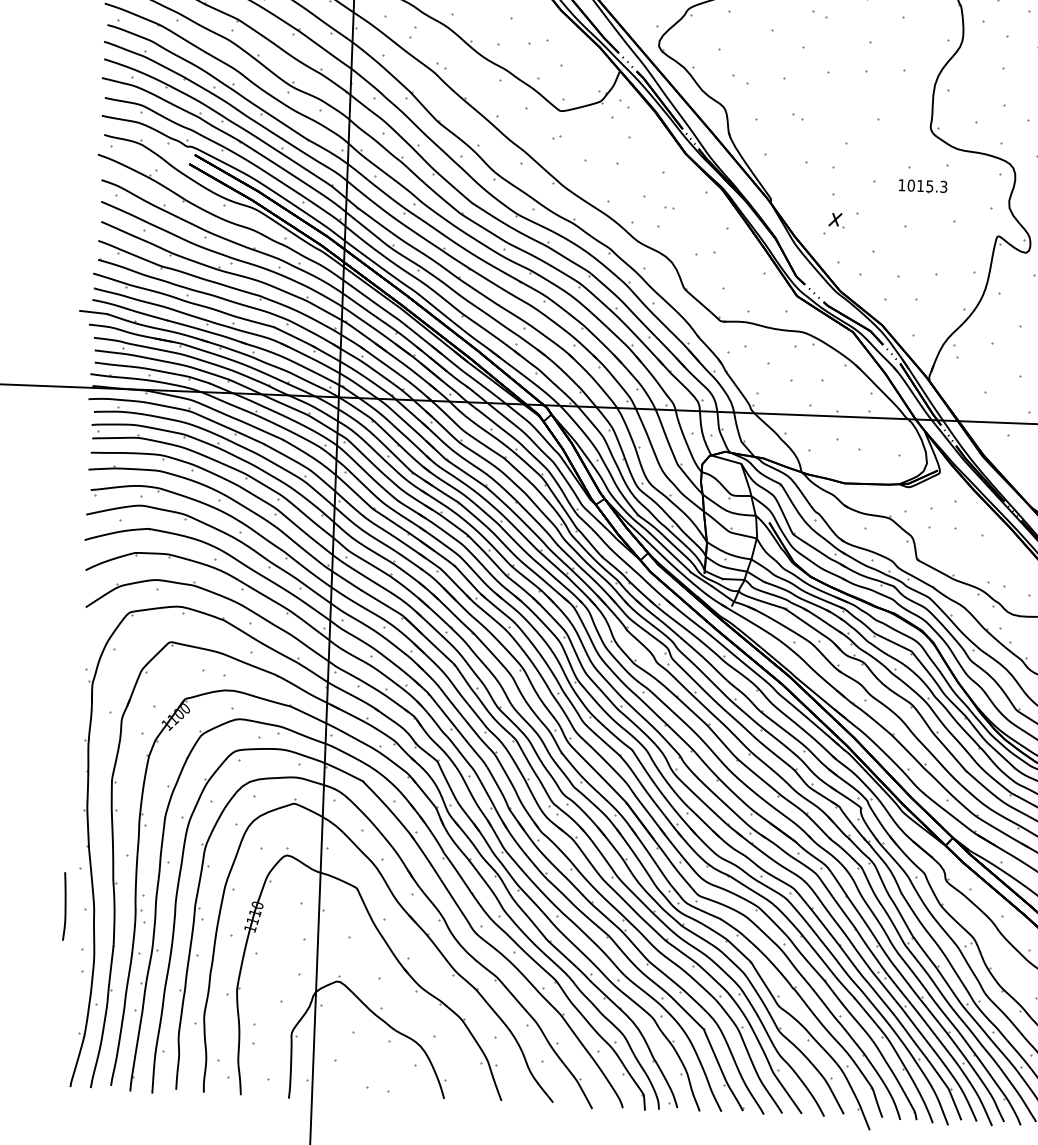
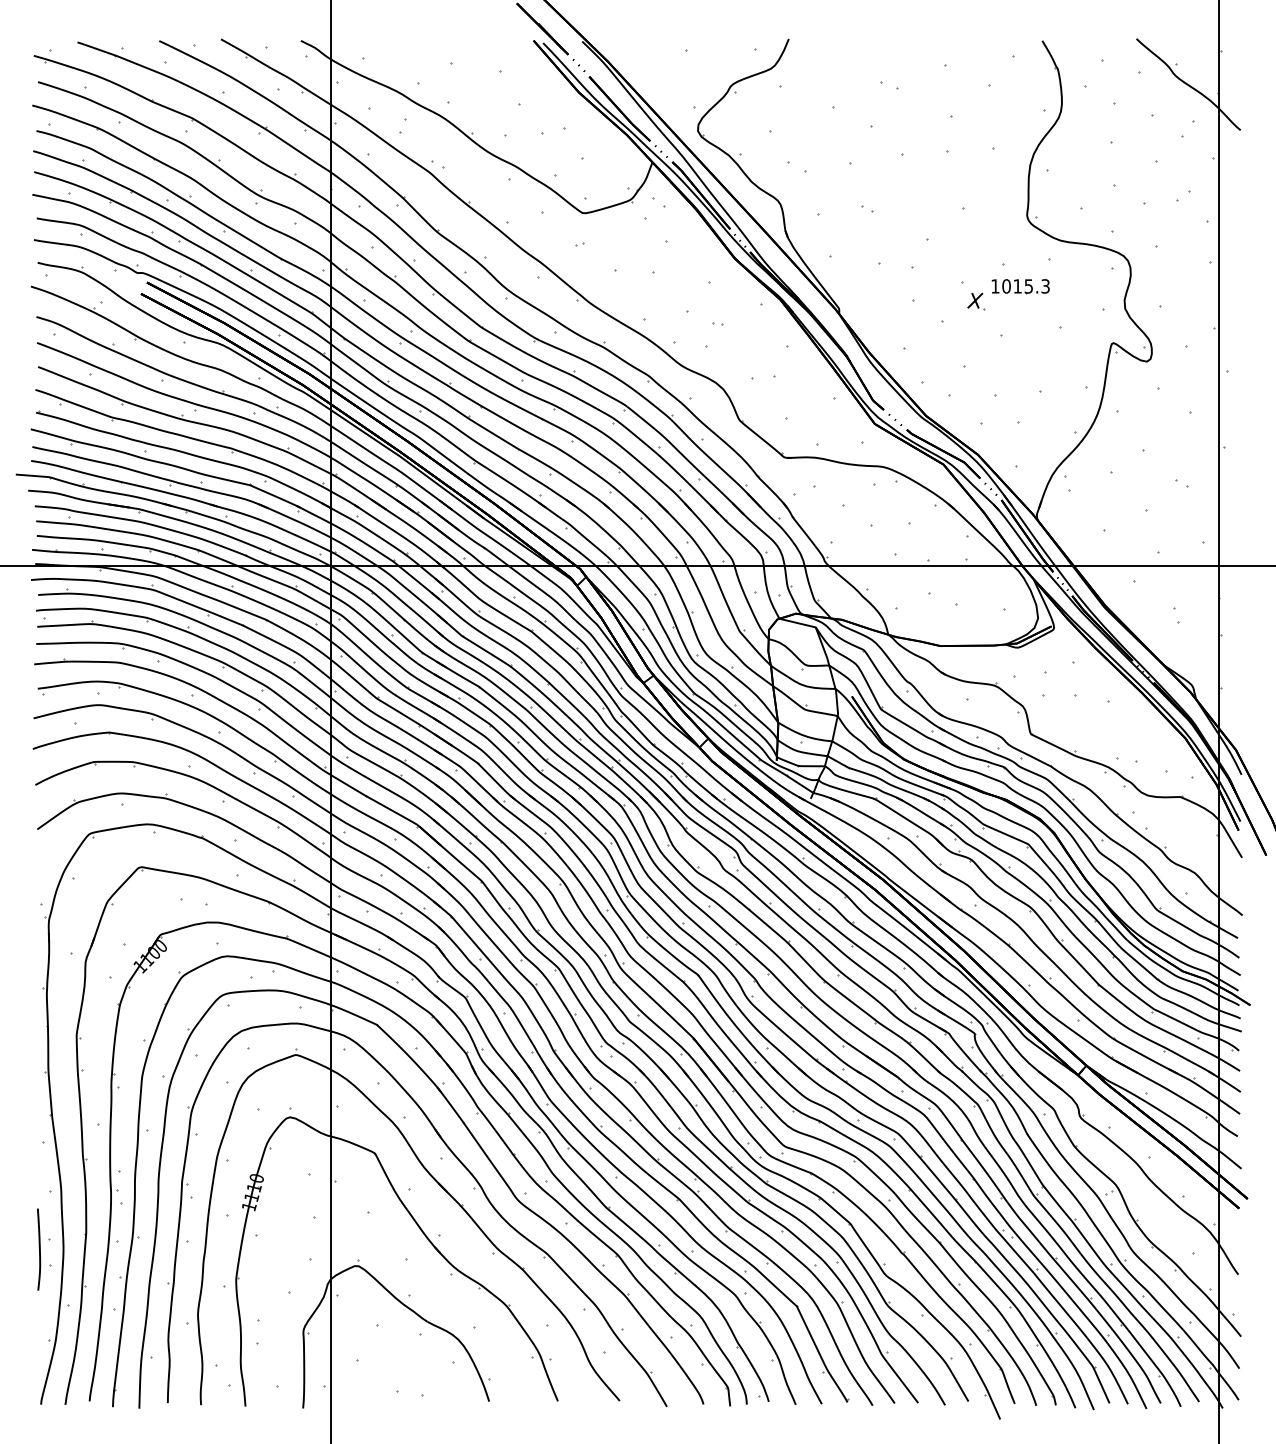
part: (836, 220) -> (976, 301), moved
curve: (65, 906) -> (39, 1249), moved

